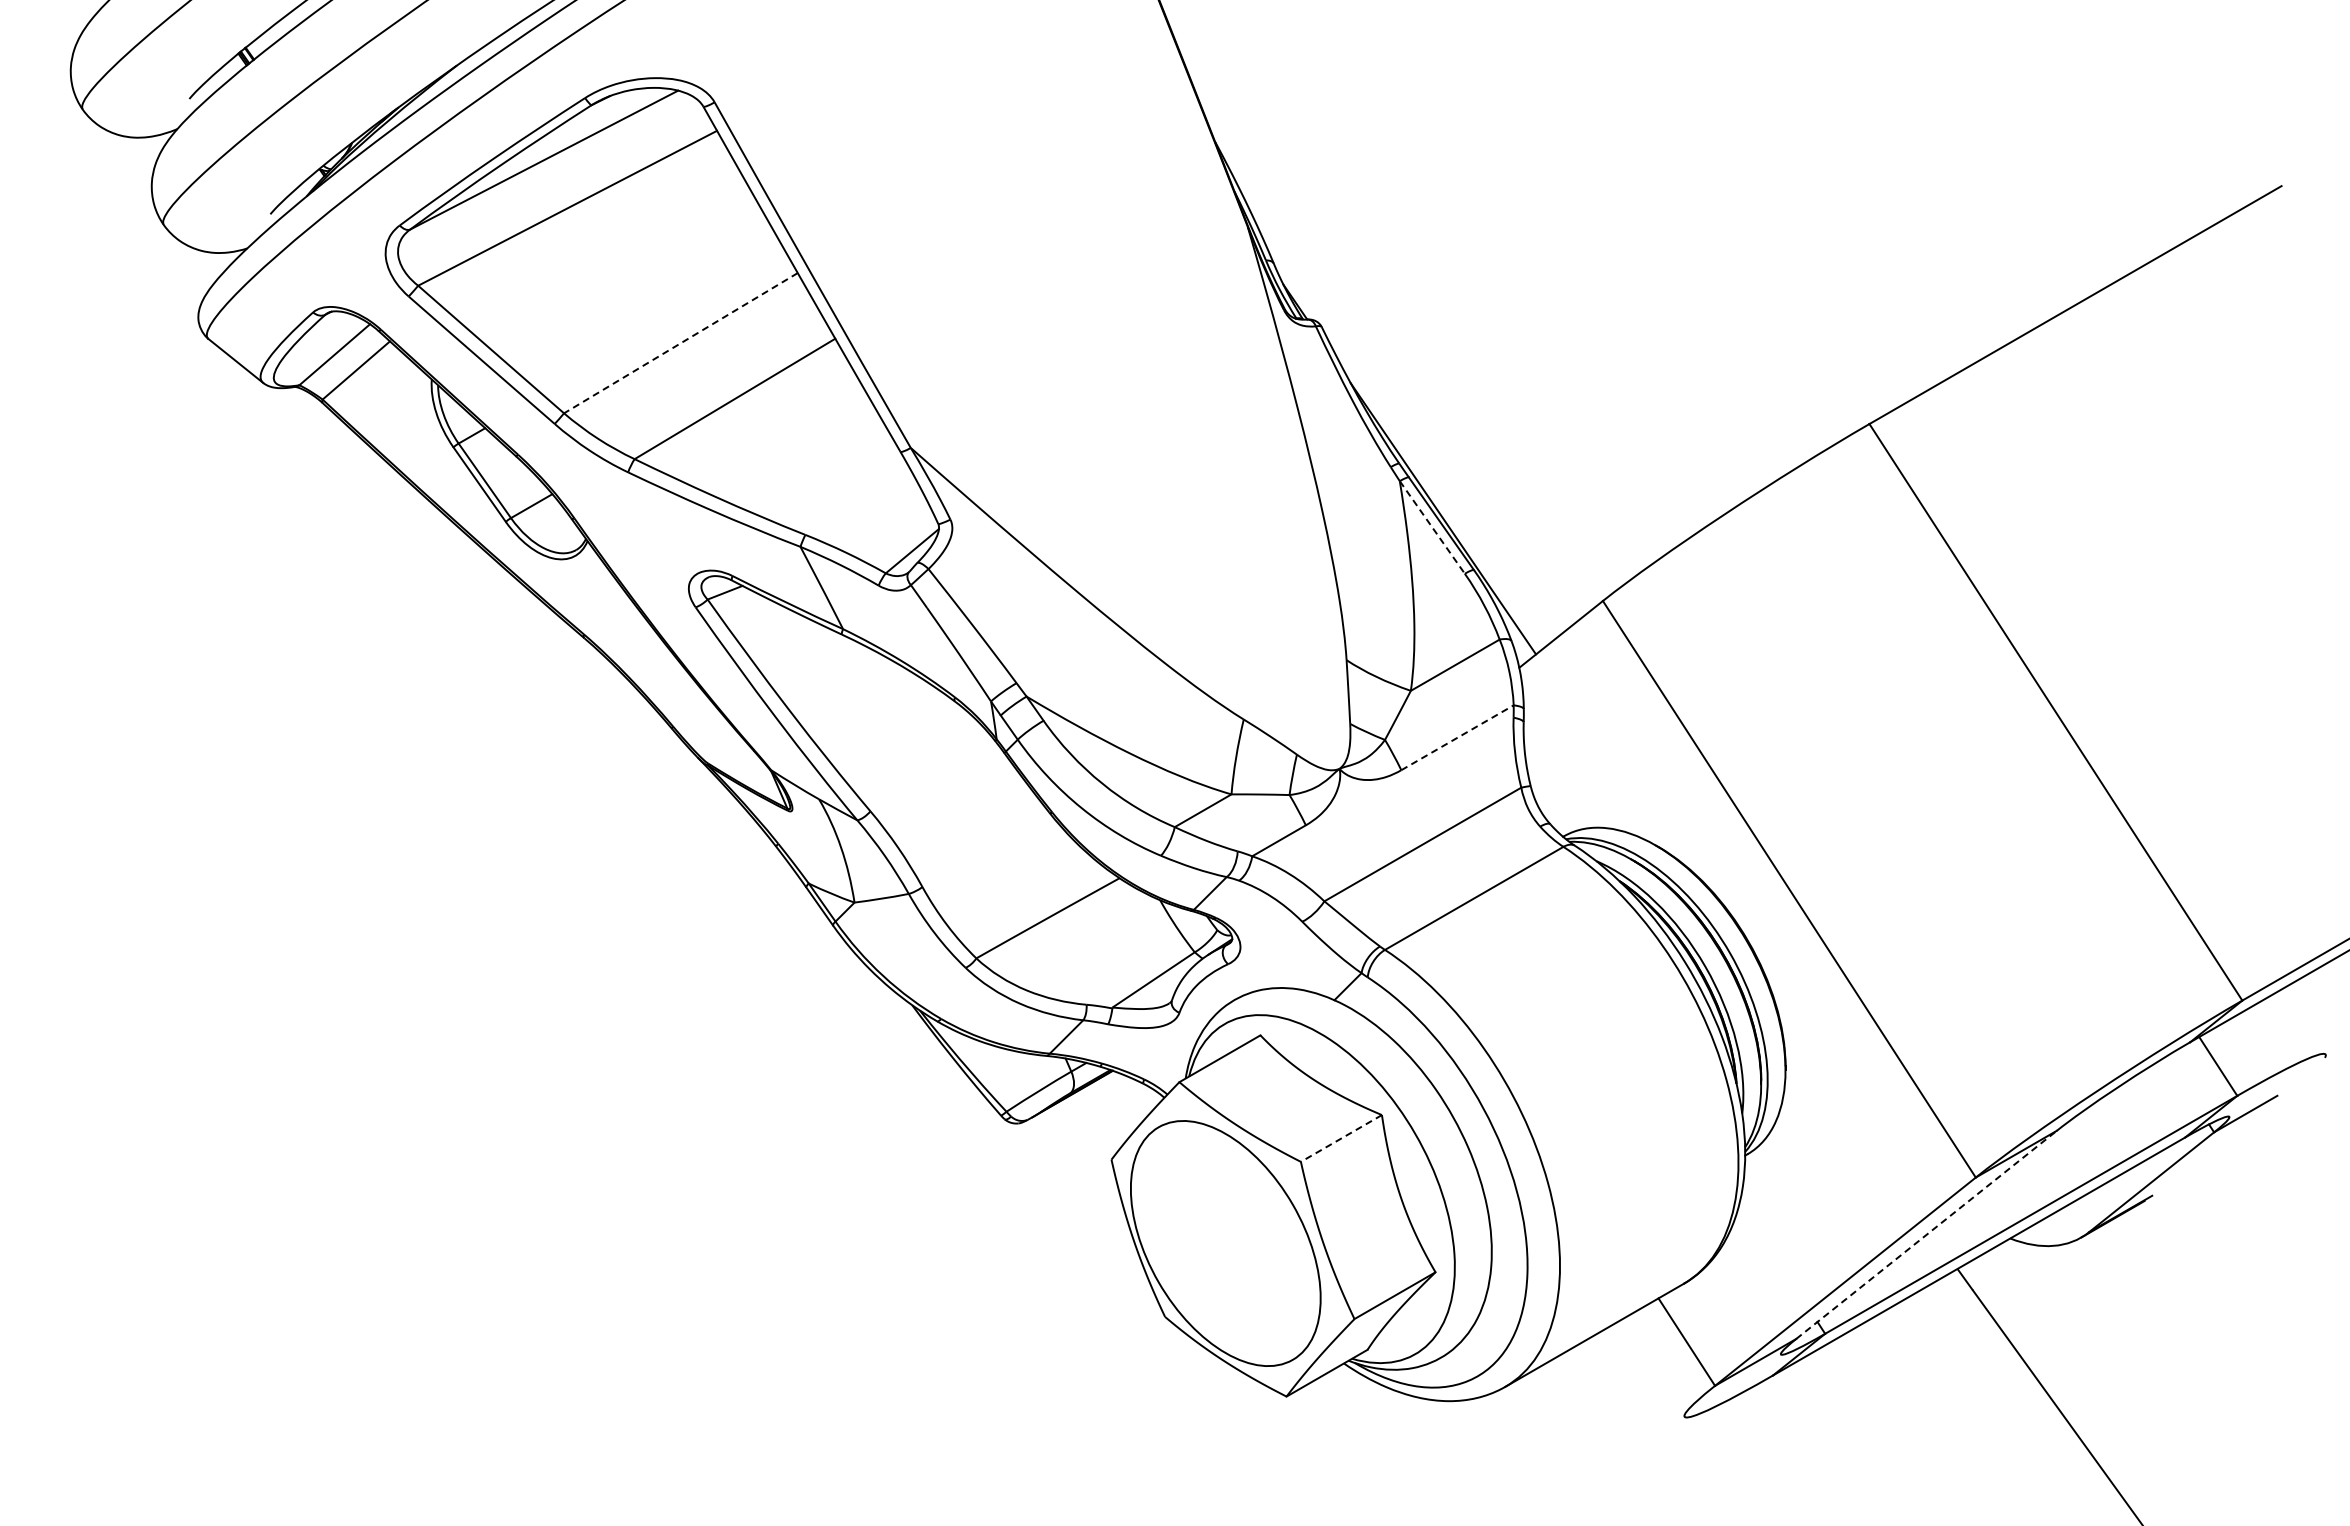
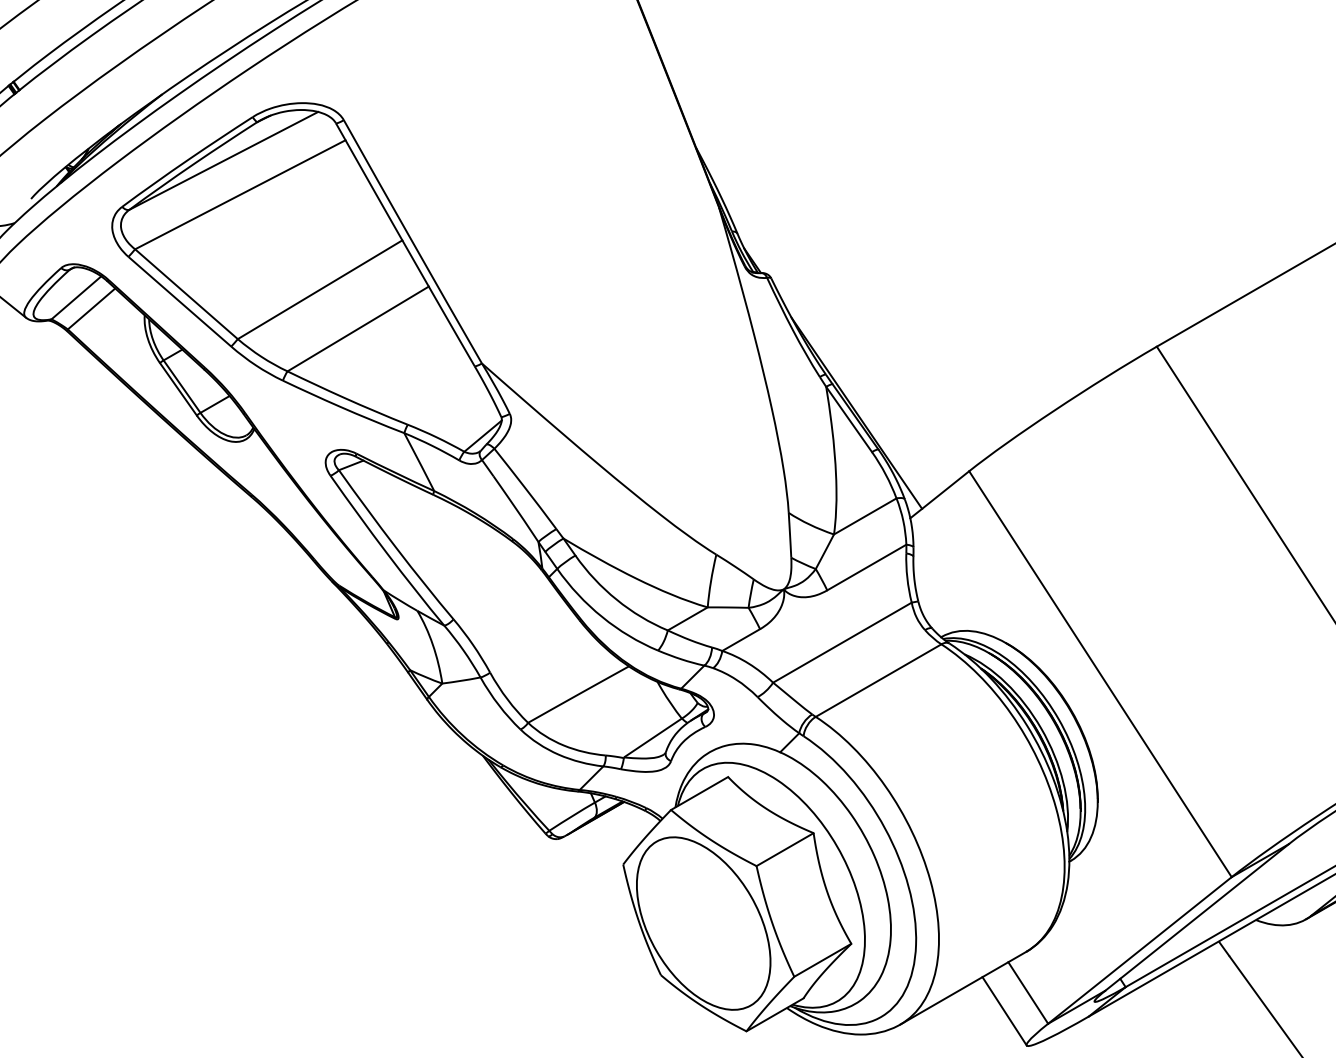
line: (680, 343) -> (319, 289), dashed -> solid
line: (1432, 527) -> (849, 419), dashed -> solid
line: (1457, 737) -> (866, 567), dashed -> solid
line: (1341, 1138) -> (785, 849), dashed -> solid
line: (1926, 1234) -> (1196, 917), dashed -> solid
line: (1652, 1367) -> (1004, 1010), added

